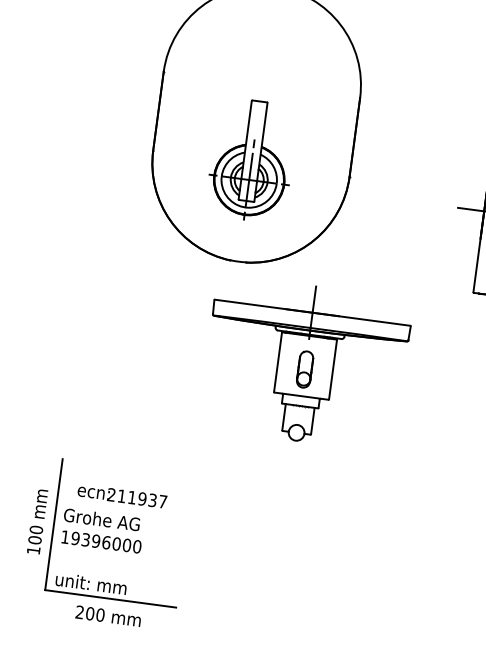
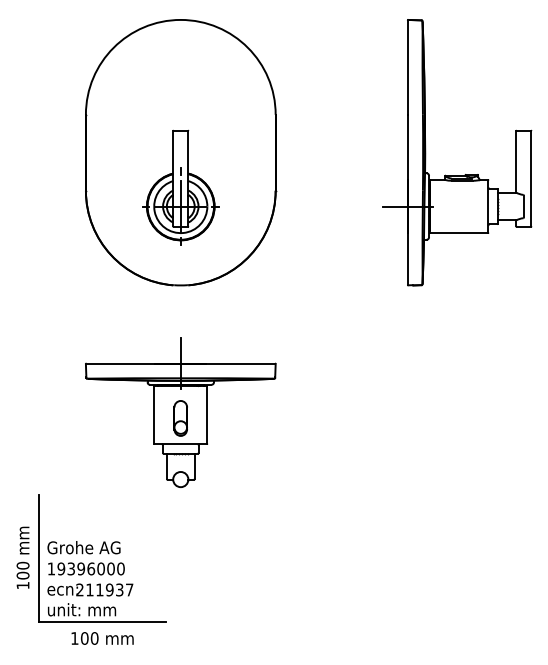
part: (305, 363) -> (180, 412), moved
text: (122, 495) -> (90, 589), moved
text: (79, 612) -> (74, 638), 200 -> 100

